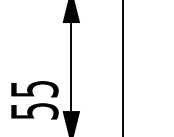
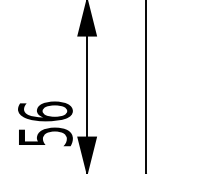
text: (34, 89) -> (45, 111), 55 -> 56

